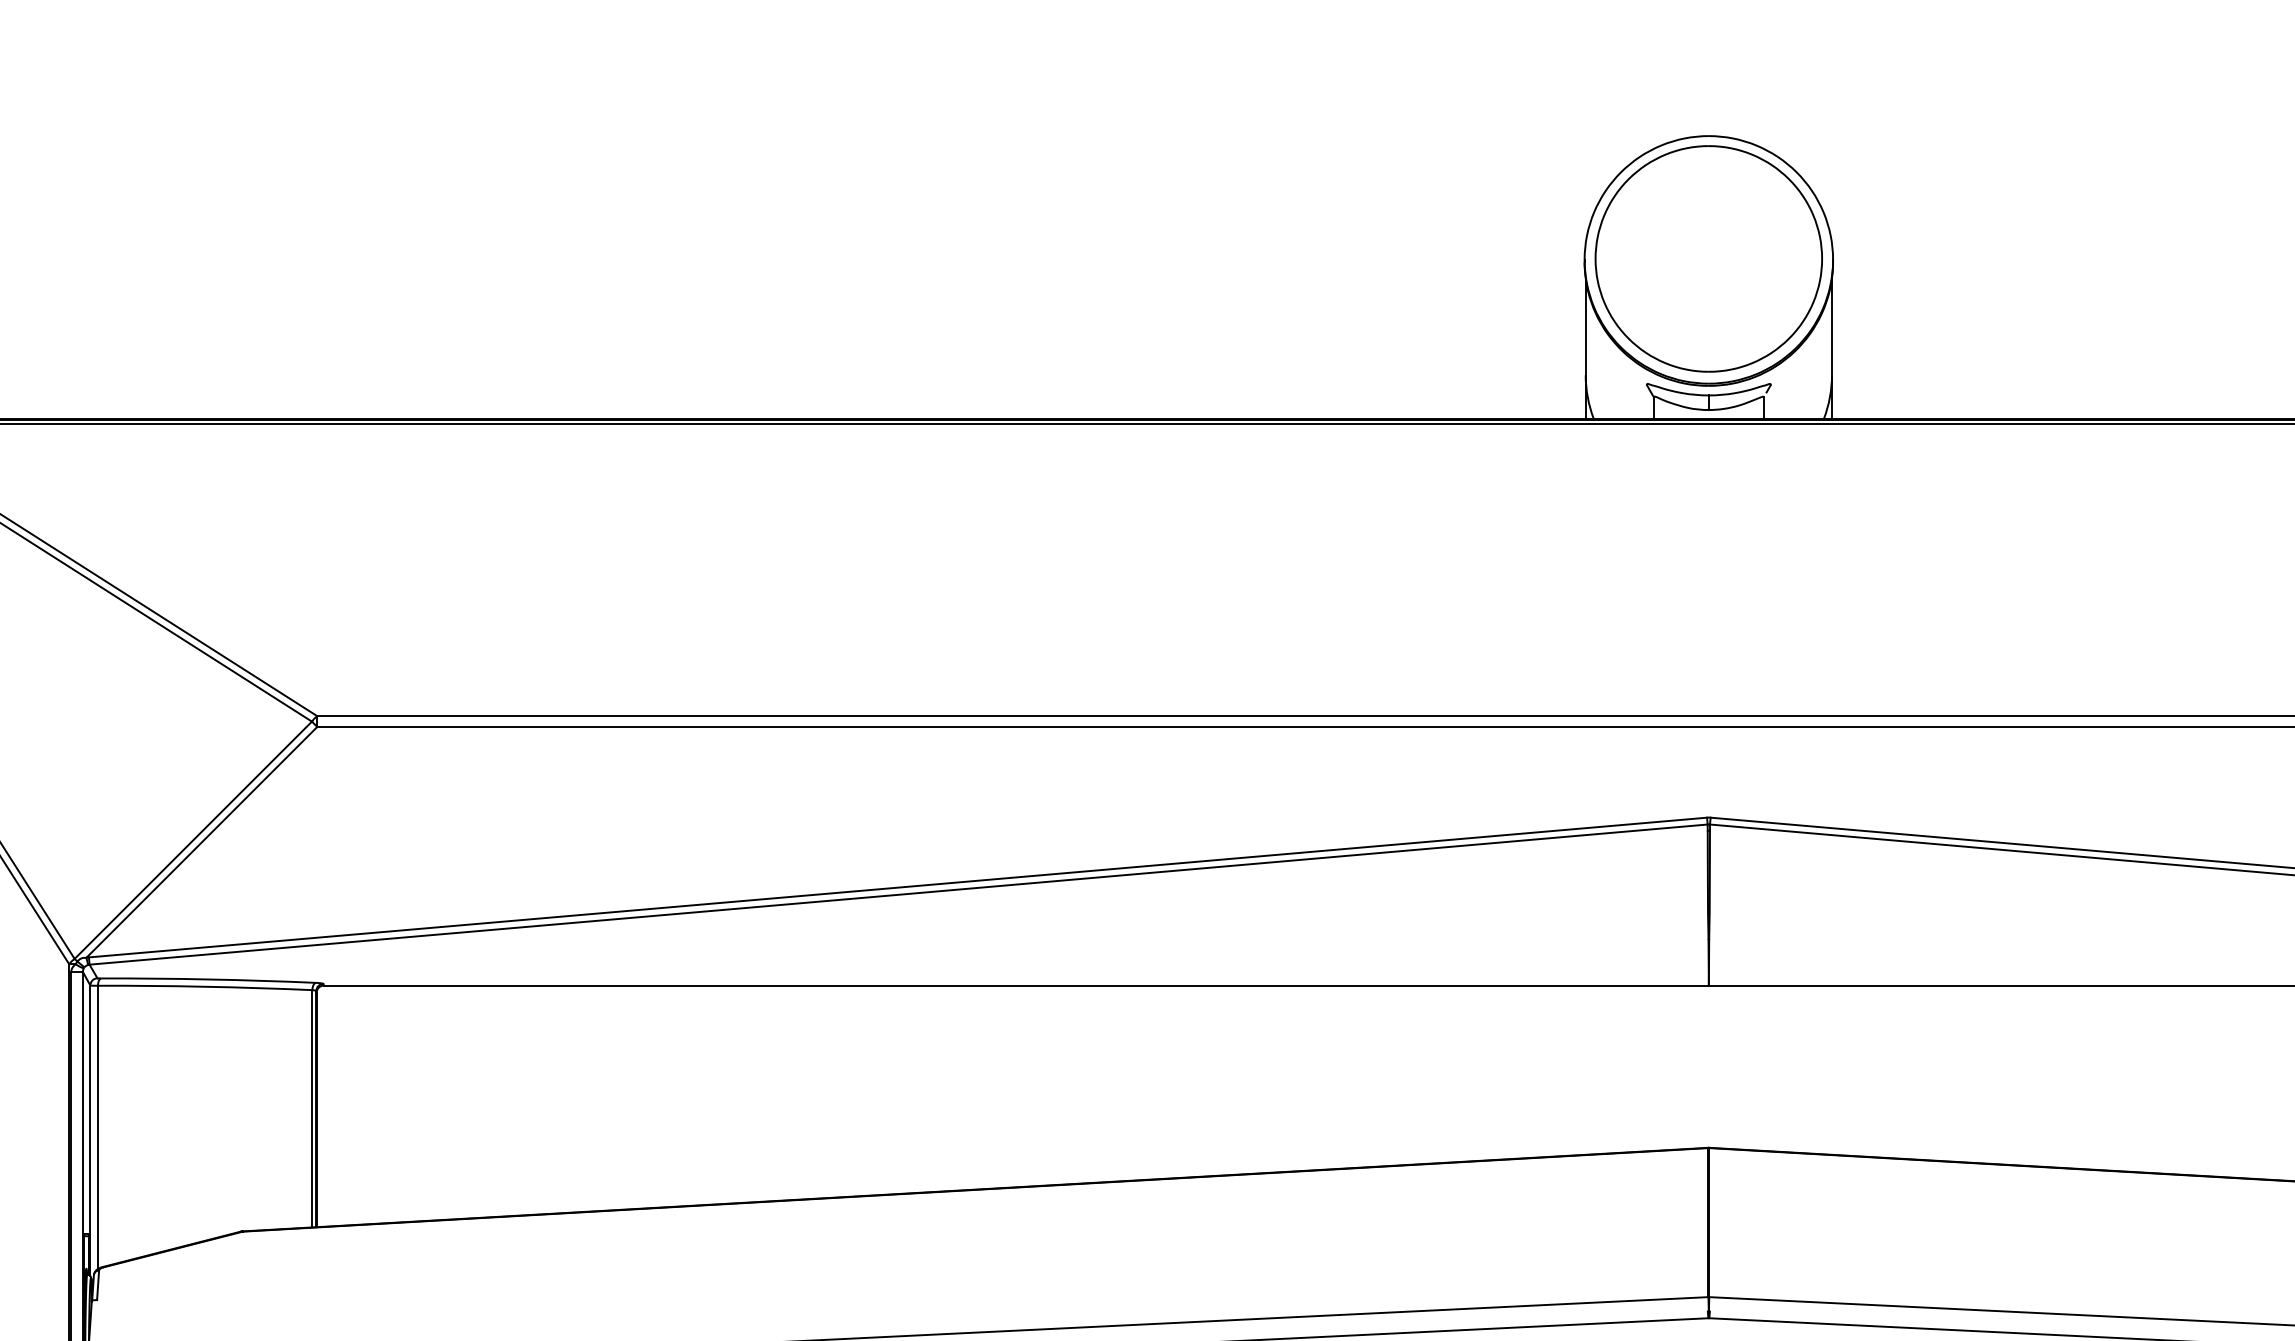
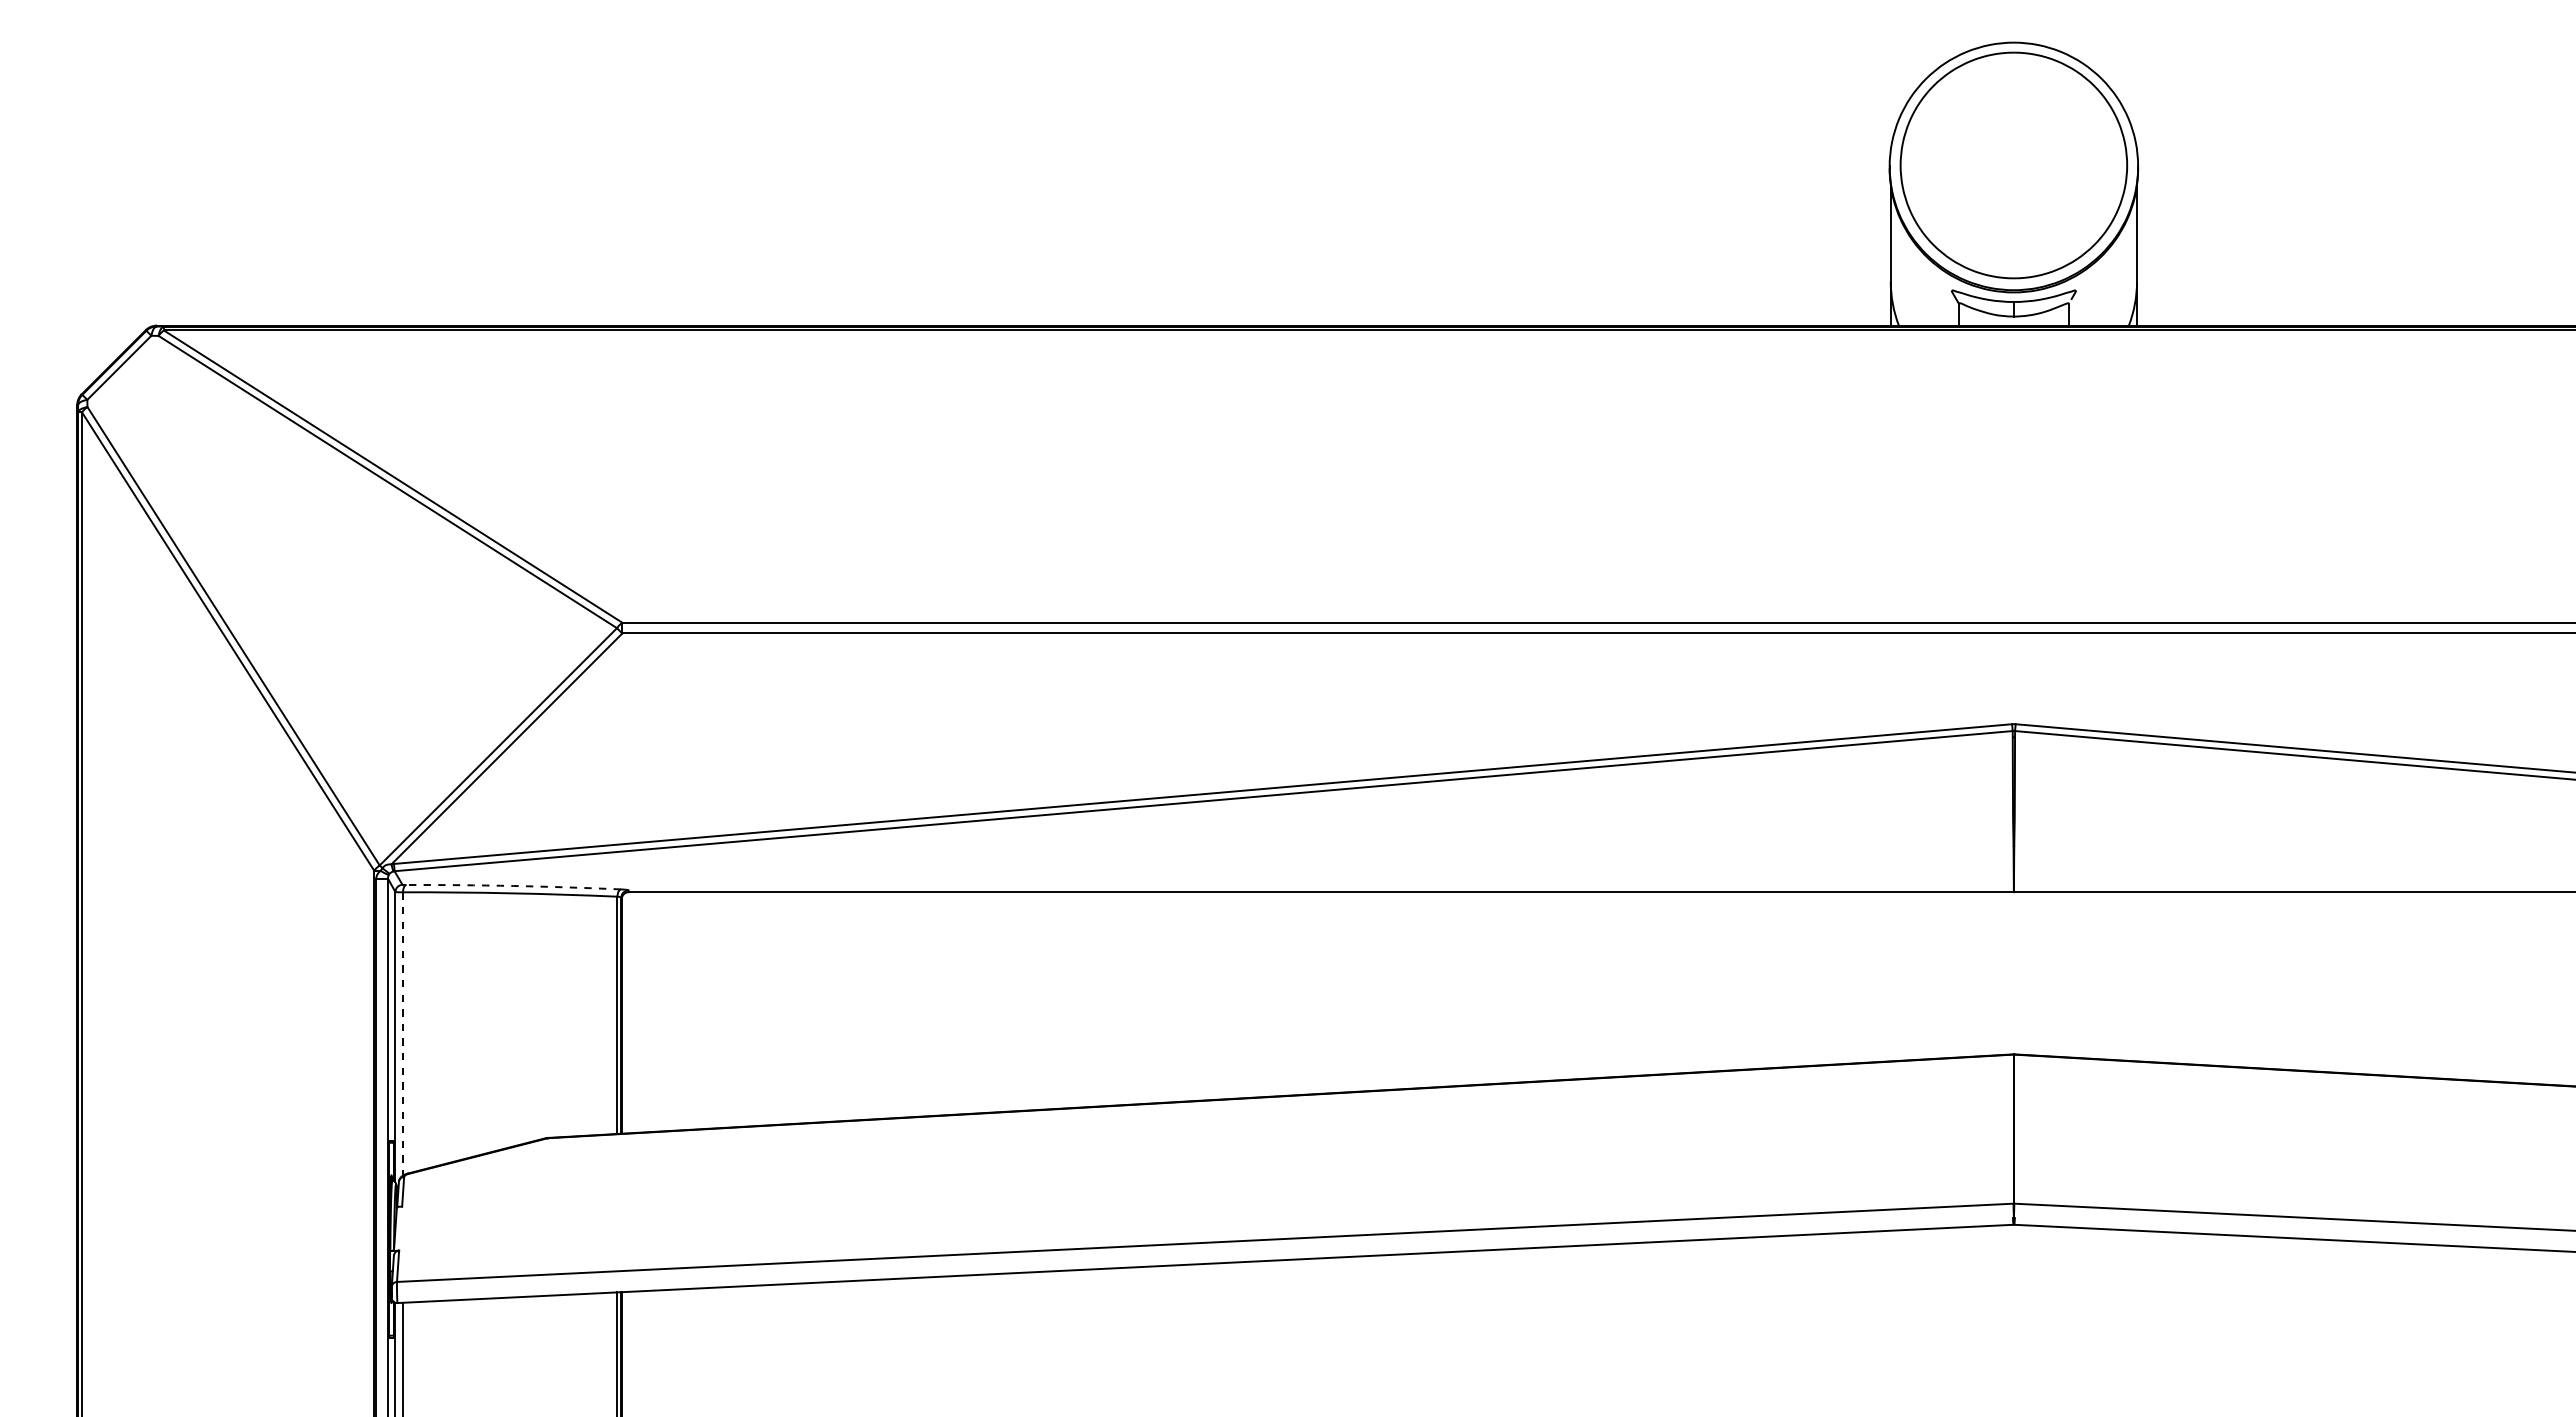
arc: (208, 978) -> (513, 885), solid -> dashed
line: (98, 1126) -> (403, 1033), solid -> dashed

